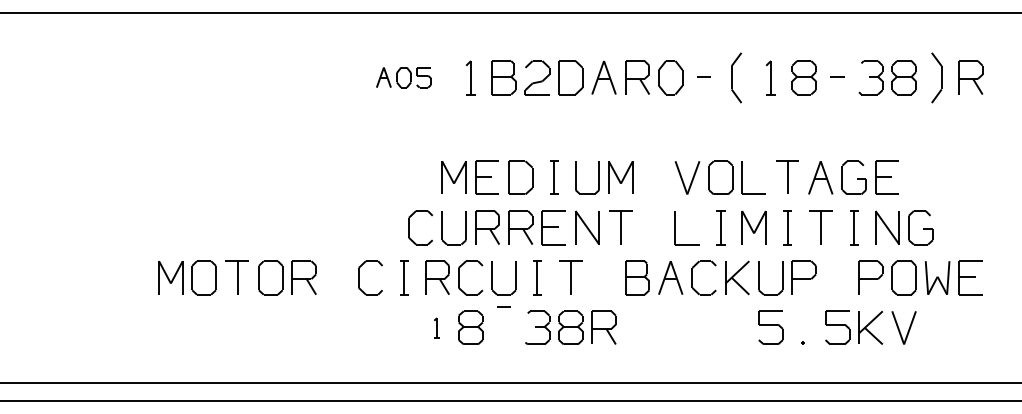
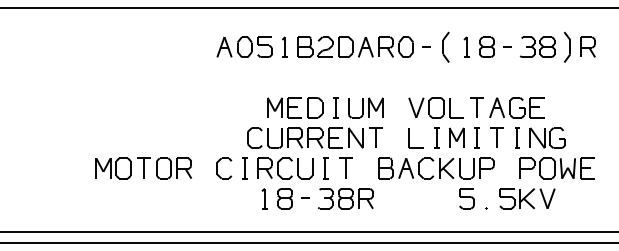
part: (403, 76) -> (244, 46), size x1.67
curve: (504, 306) -> (305, 197), moved
part: (436, 327) -> (264, 198), size x1.67

